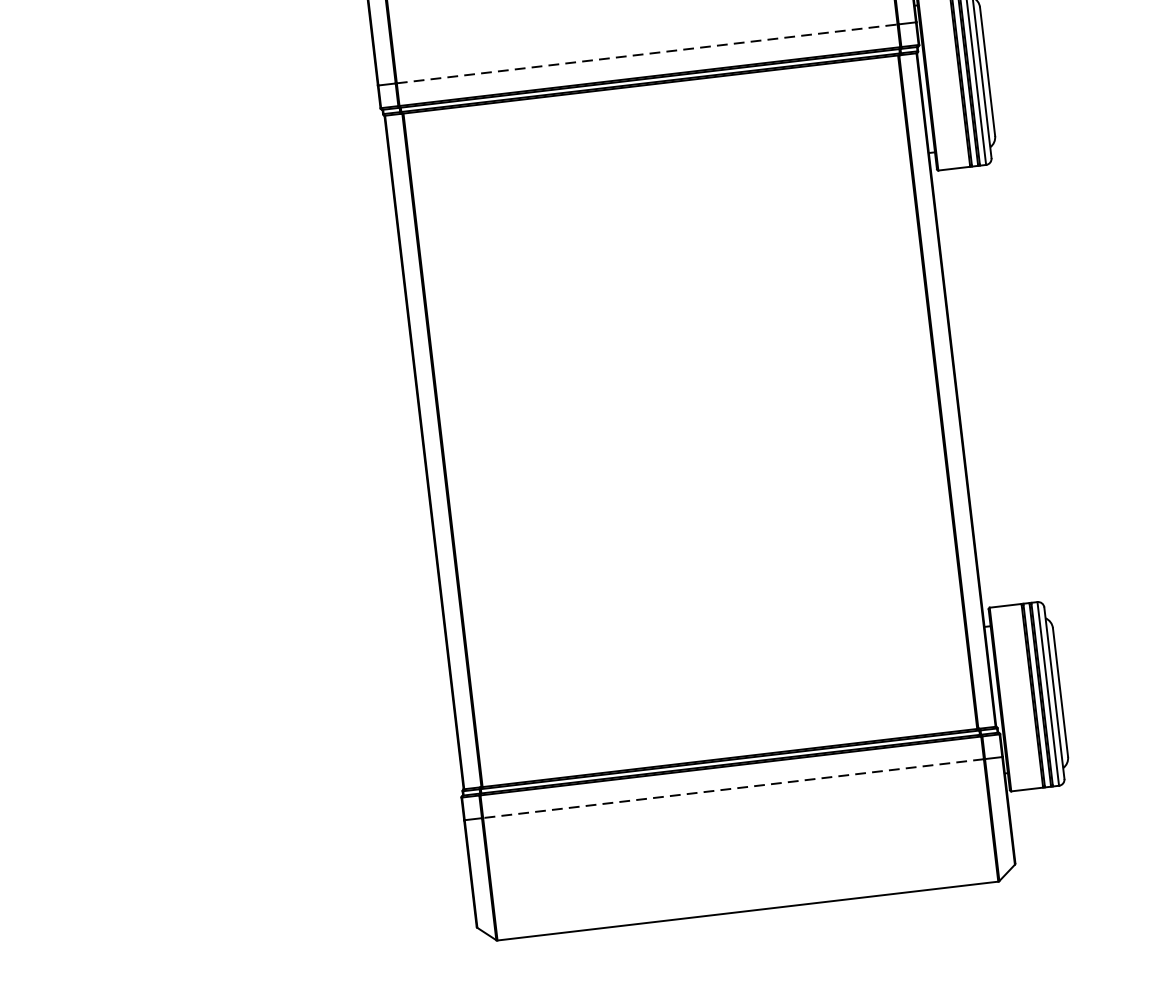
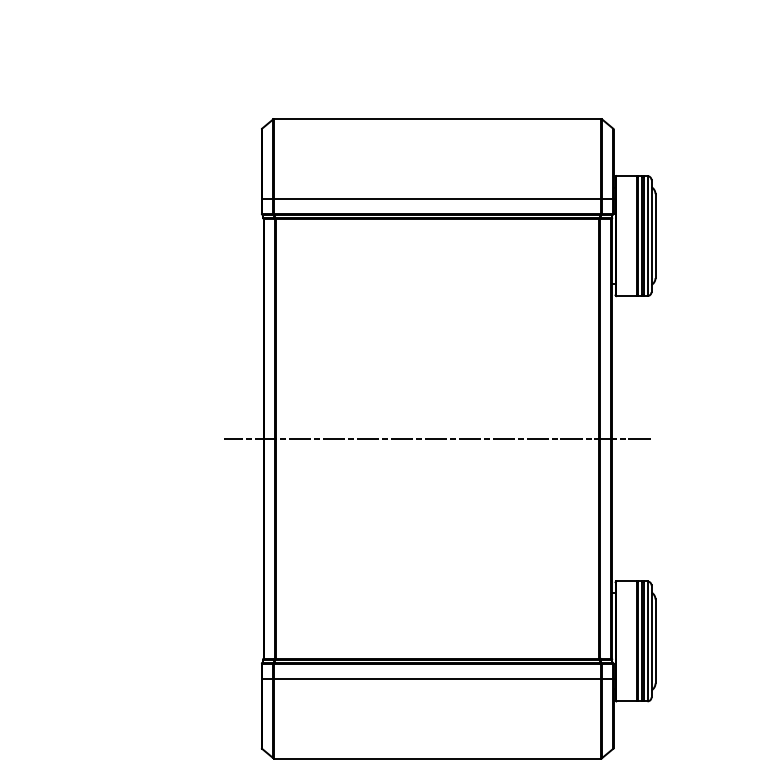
line: (648, 53) -> (438, 198), dashed -> solid
line: (690, 420) -> (437, 438), added
line: (733, 788) -> (437, 678), dashed -> solid

